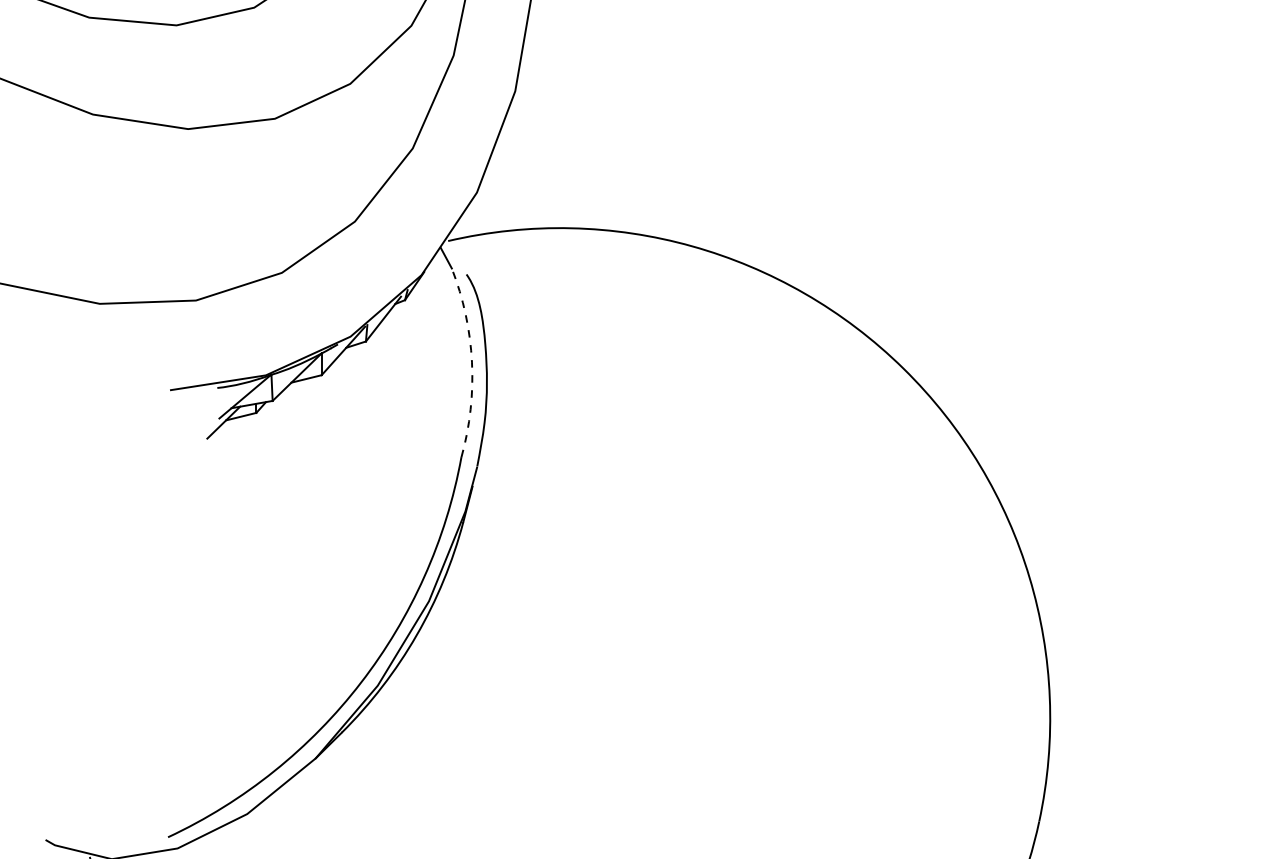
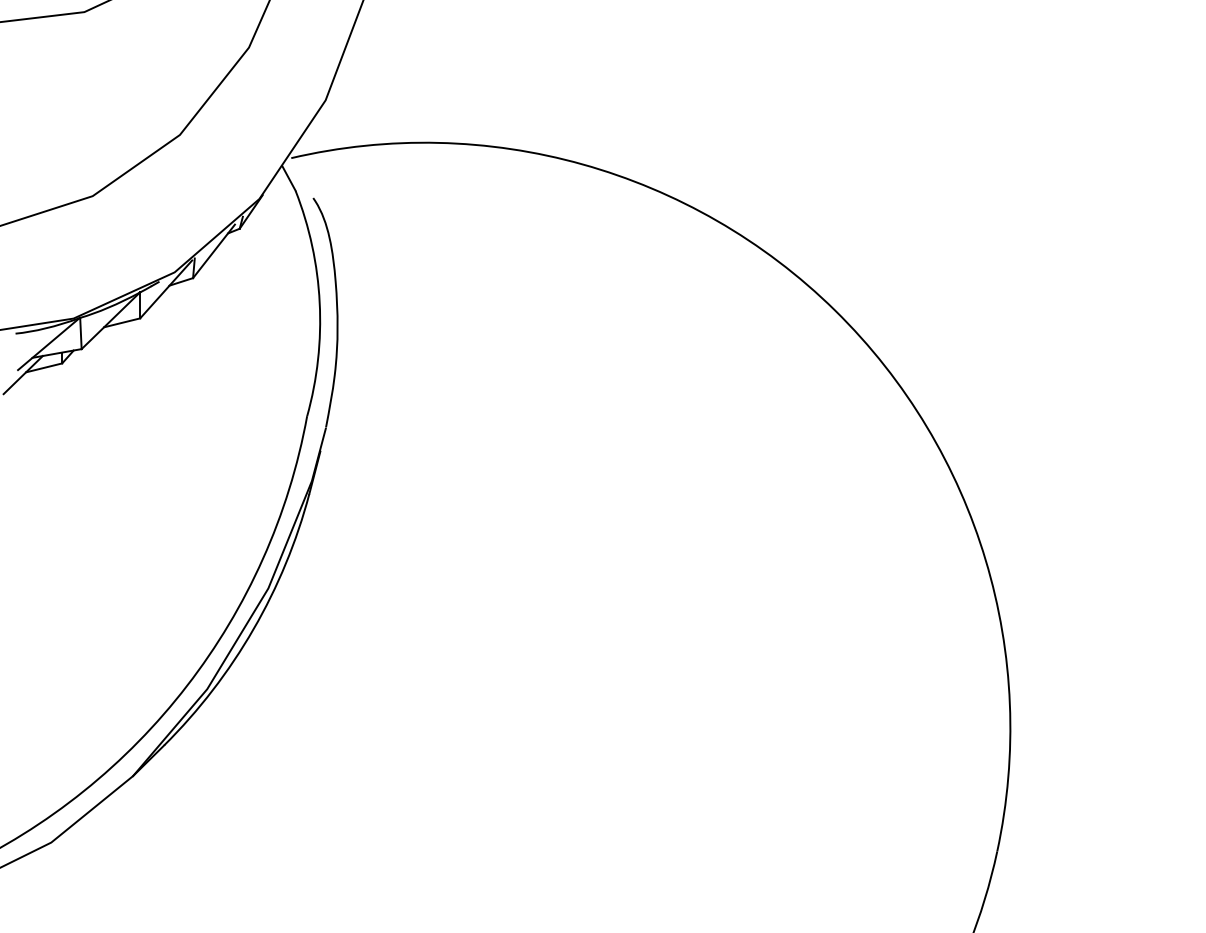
arc: (471, 362) -> (319, 303), dashed -> solid

